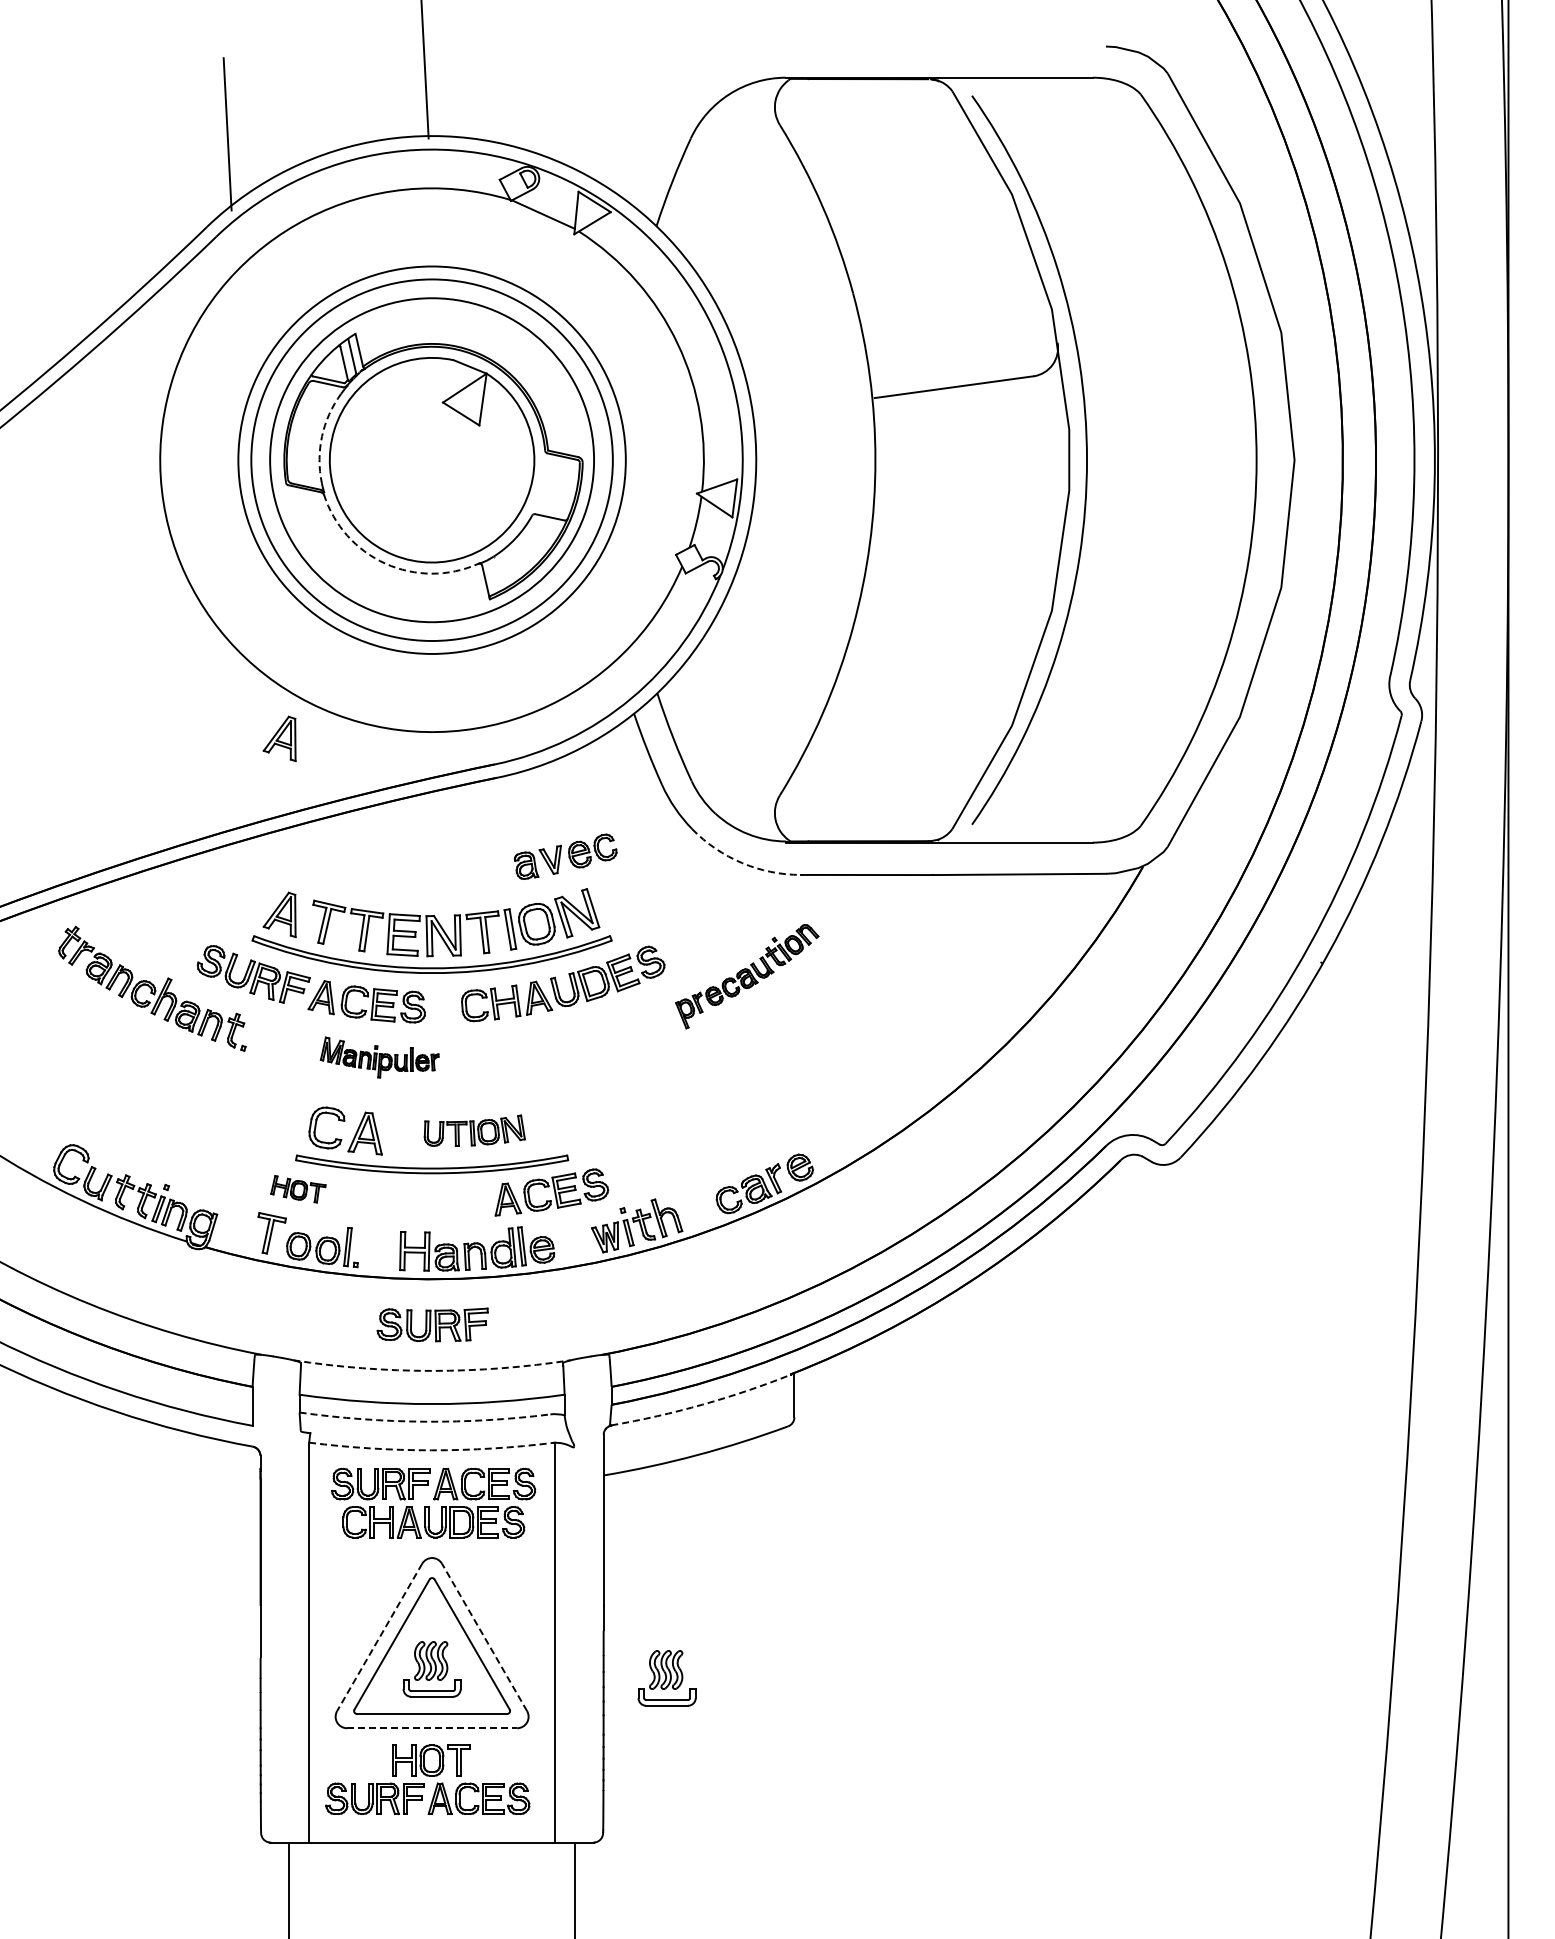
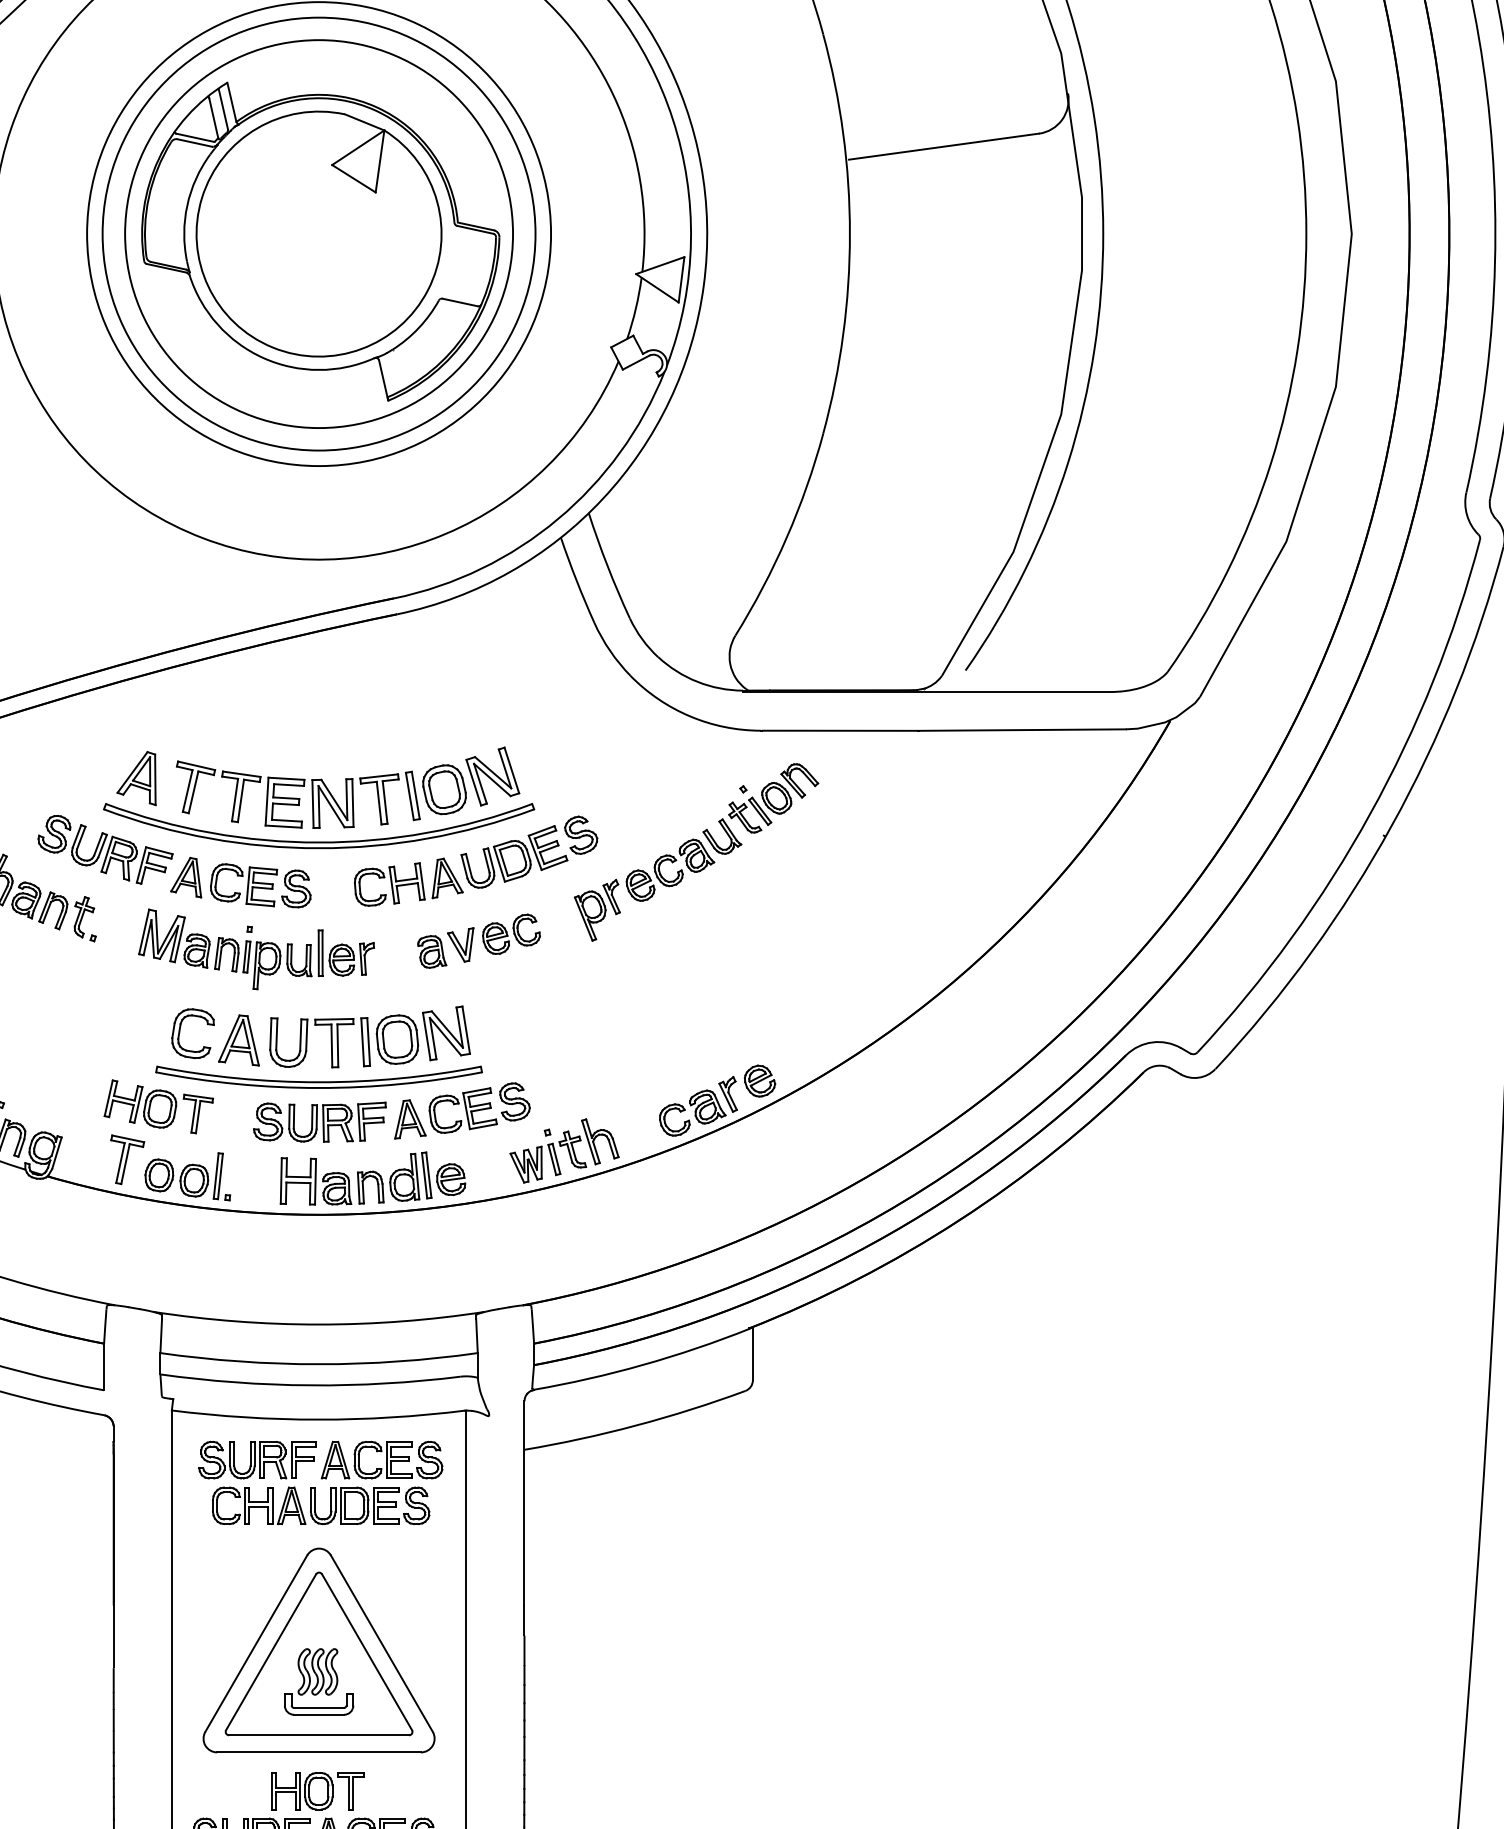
arc: (322, 436) -> (187, 205), dashed -> solid
arc: (385, 563) -> (263, 357), dashed -> solid
part: (279, 738) -> (136, 567), removed
part: (565, 856) -> (478, 940), moved
arc: (742, 863) -> (690, 716), dashed -> solid
part: (746, 976) -> (695, 852), size x1.43
part: (379, 1057) -> (256, 949), size x1.67
part: (474, 1130) -> (369, 1036), size x1.67
part: (298, 1189) -> (159, 1107), size x1.67
part: (432, 1324) -> (319, 1121), moved
arc: (432, 1370) -> (319, 1324), dashed -> solid
arc: (702, 1404) -> (642, 1364), dashed -> solid
arc: (424, 1421) -> (309, 1385), dashed -> solid
arc: (431, 1450) -> (318, 1419), dashed -> solid
line: (484, 1636) -> (381, 1642), dashed -> solid
line: (379, 1637) -> (256, 1643), dashed -> solid
part: (666, 1678) -> (599, 1692), removed
line: (432, 1728) -> (319, 1752), dashed -> solid

